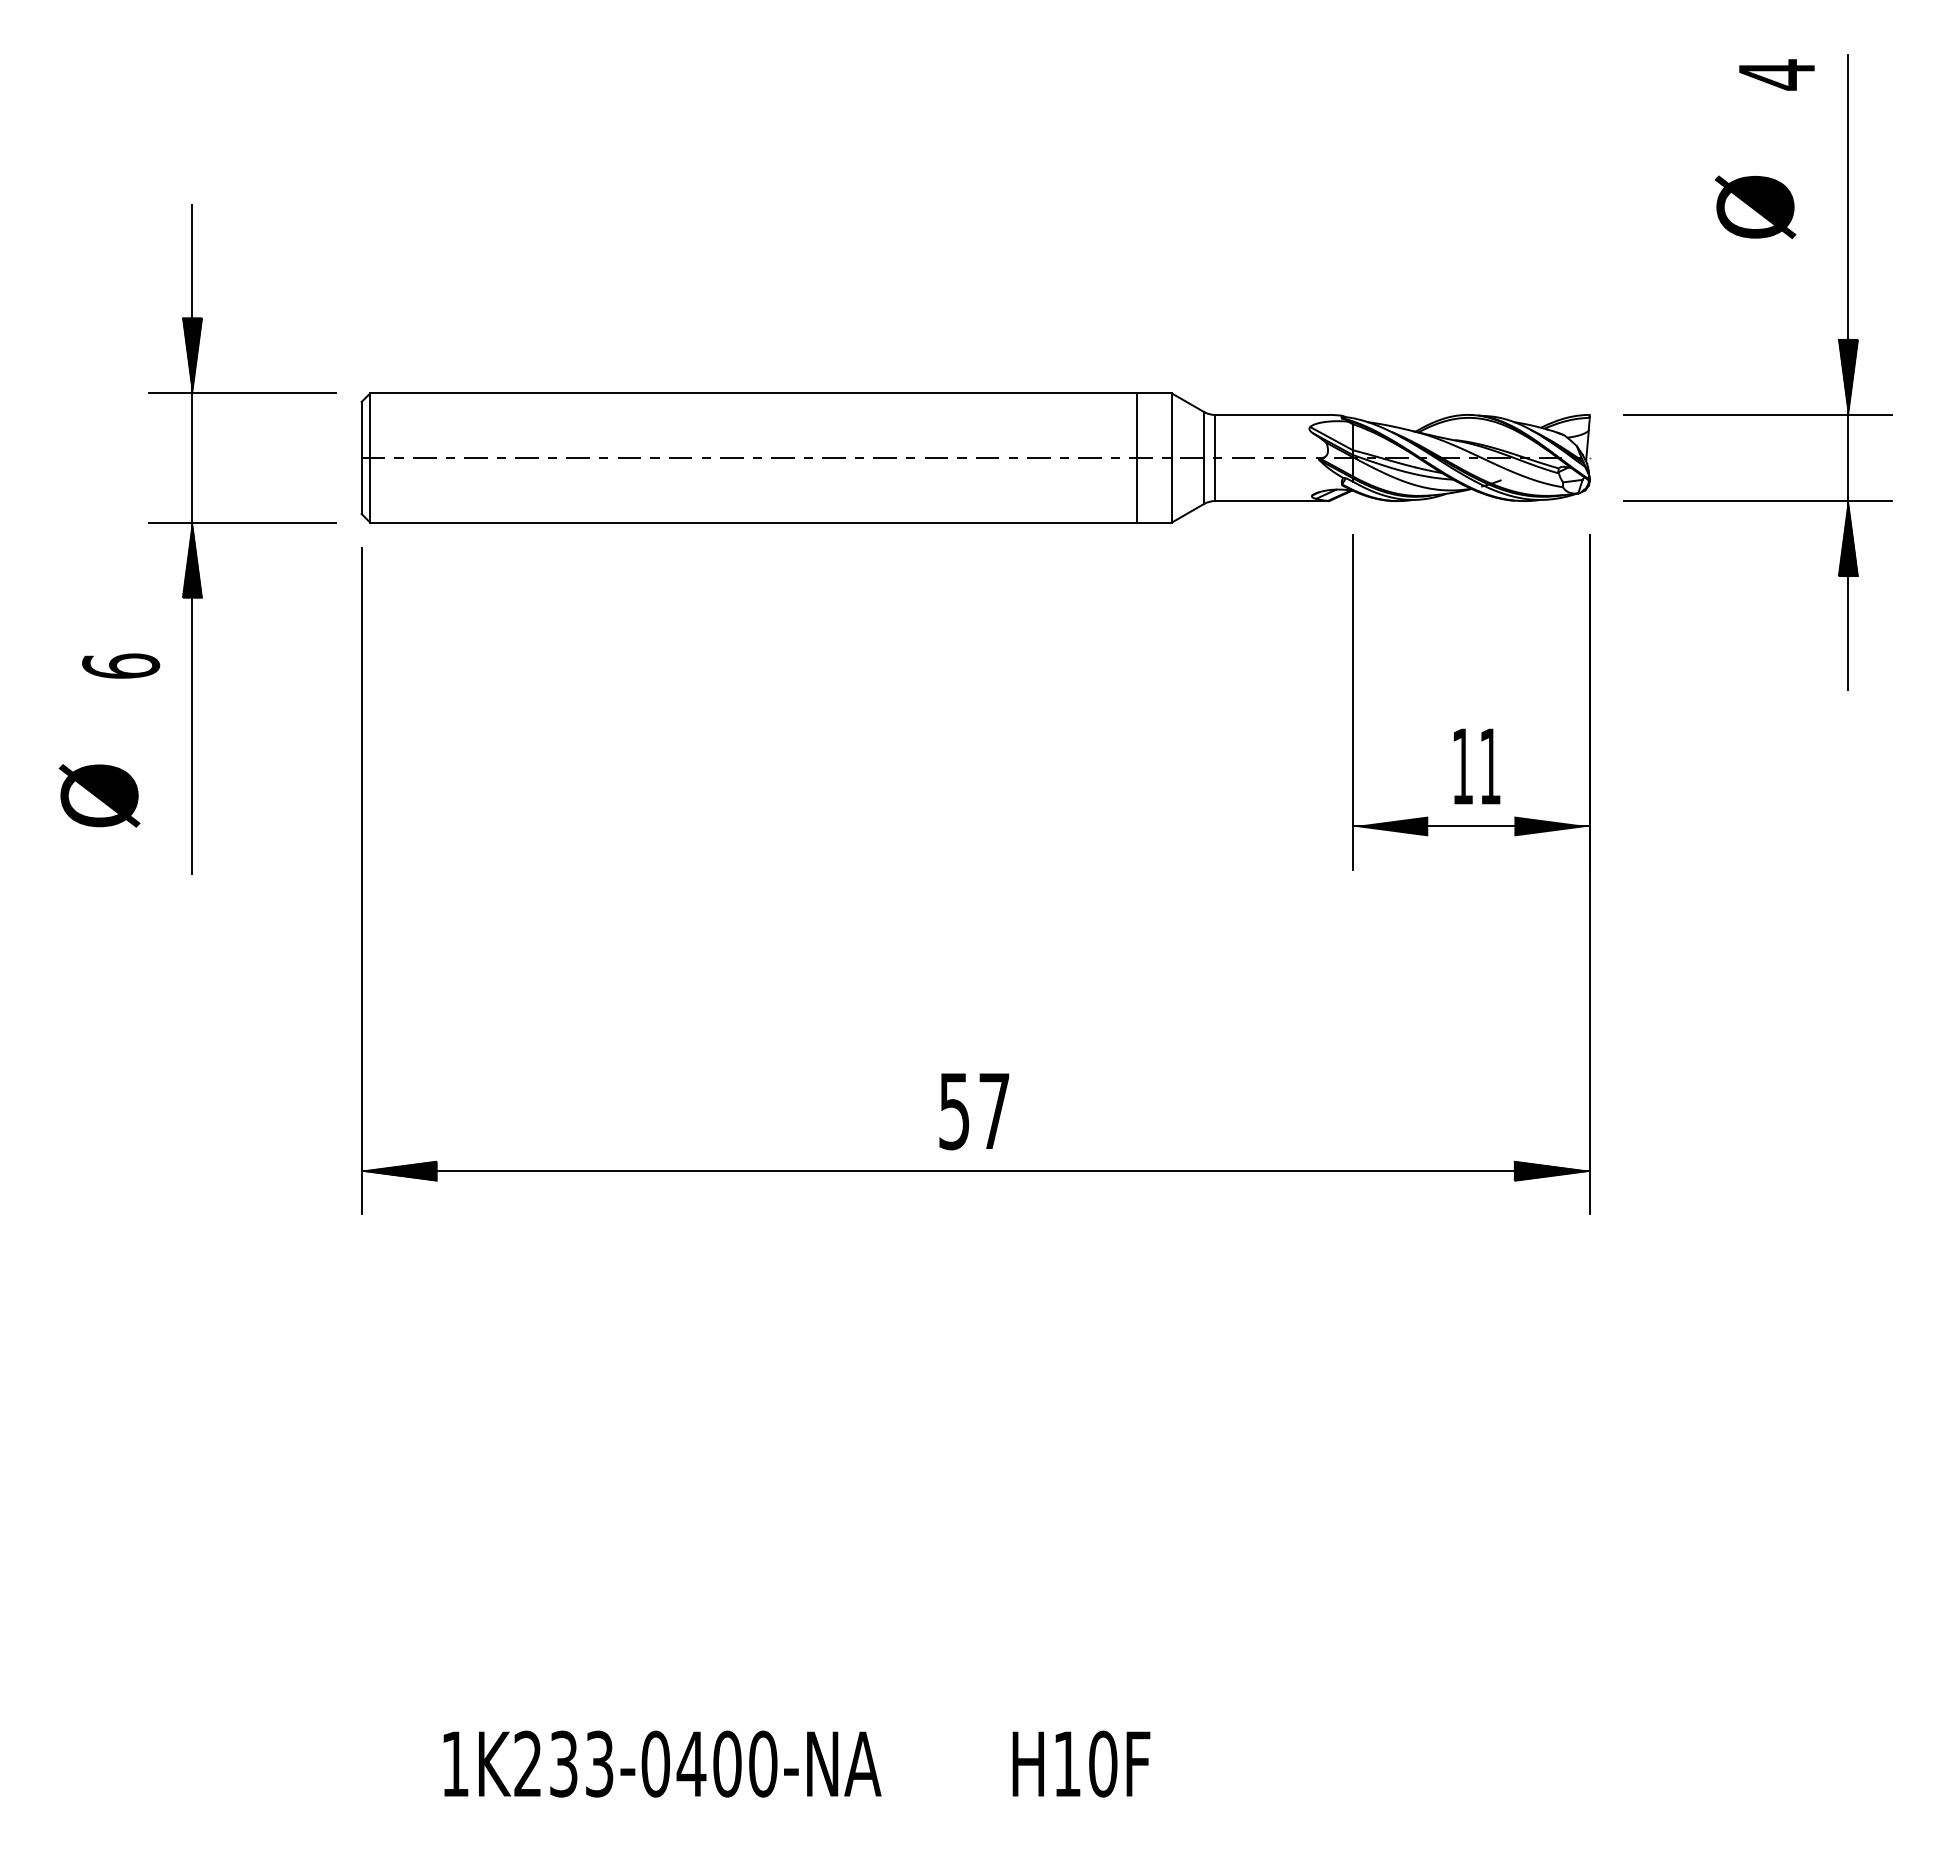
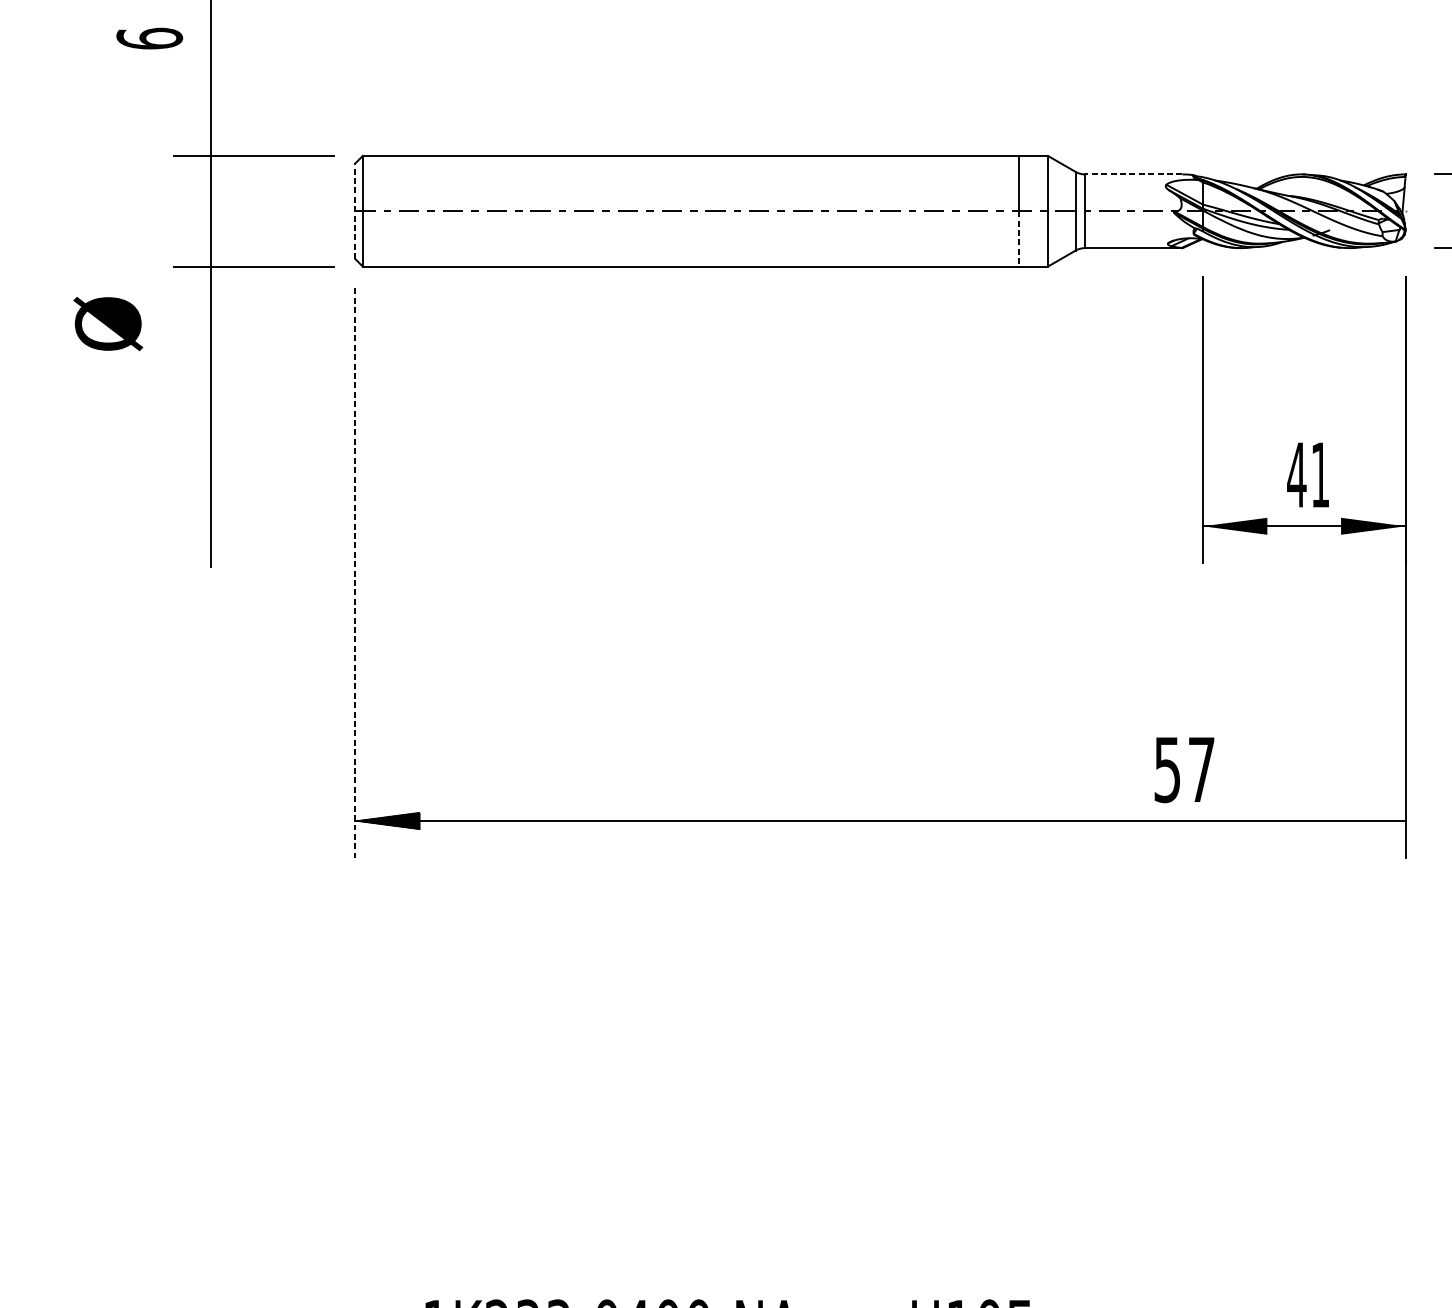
hatch: (192, 355) -> (210, 123), removed
line: (1271, 414) -> (1133, 174), solid -> dashed
line: (361, 457) -> (355, 210), solid -> dashed
line: (1137, 490) -> (1018, 239), solid -> dashed
hatch: (192, 560) -> (210, 298), removed
text: (121, 665) -> (150, 38), moved
text: (1462, 766) -> (1296, 475), 11 -> 41
text: (99, 795) -> (108, 323), moved
line: (361, 881) -> (355, 573), solid -> dashed
text: (974, 1111) -> (1184, 769), moved
hatch: (1551, 1171) -> (1372, 821), removed

